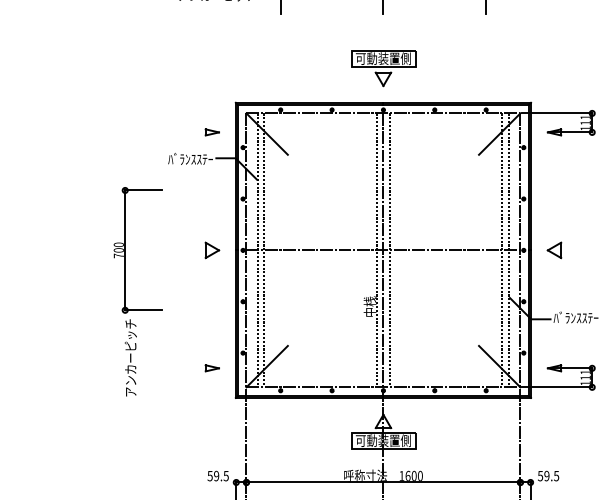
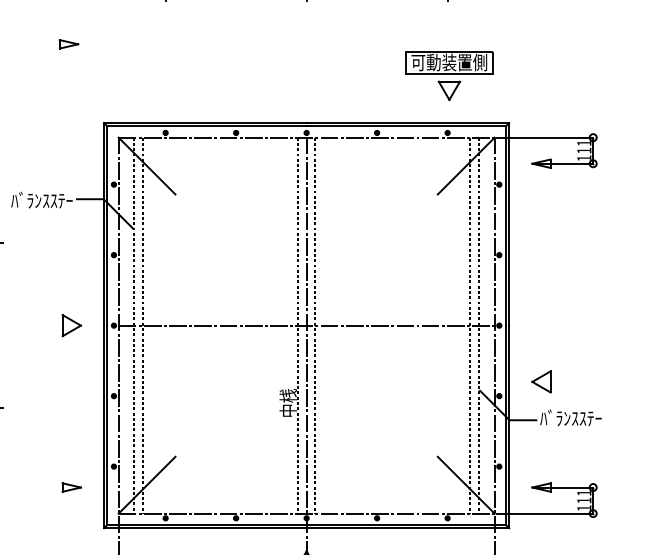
part: (383, 68) -> (449, 75), moved
part: (211, 132) -> (67, 44), moved
part: (554, 250) -> (541, 382), moved

